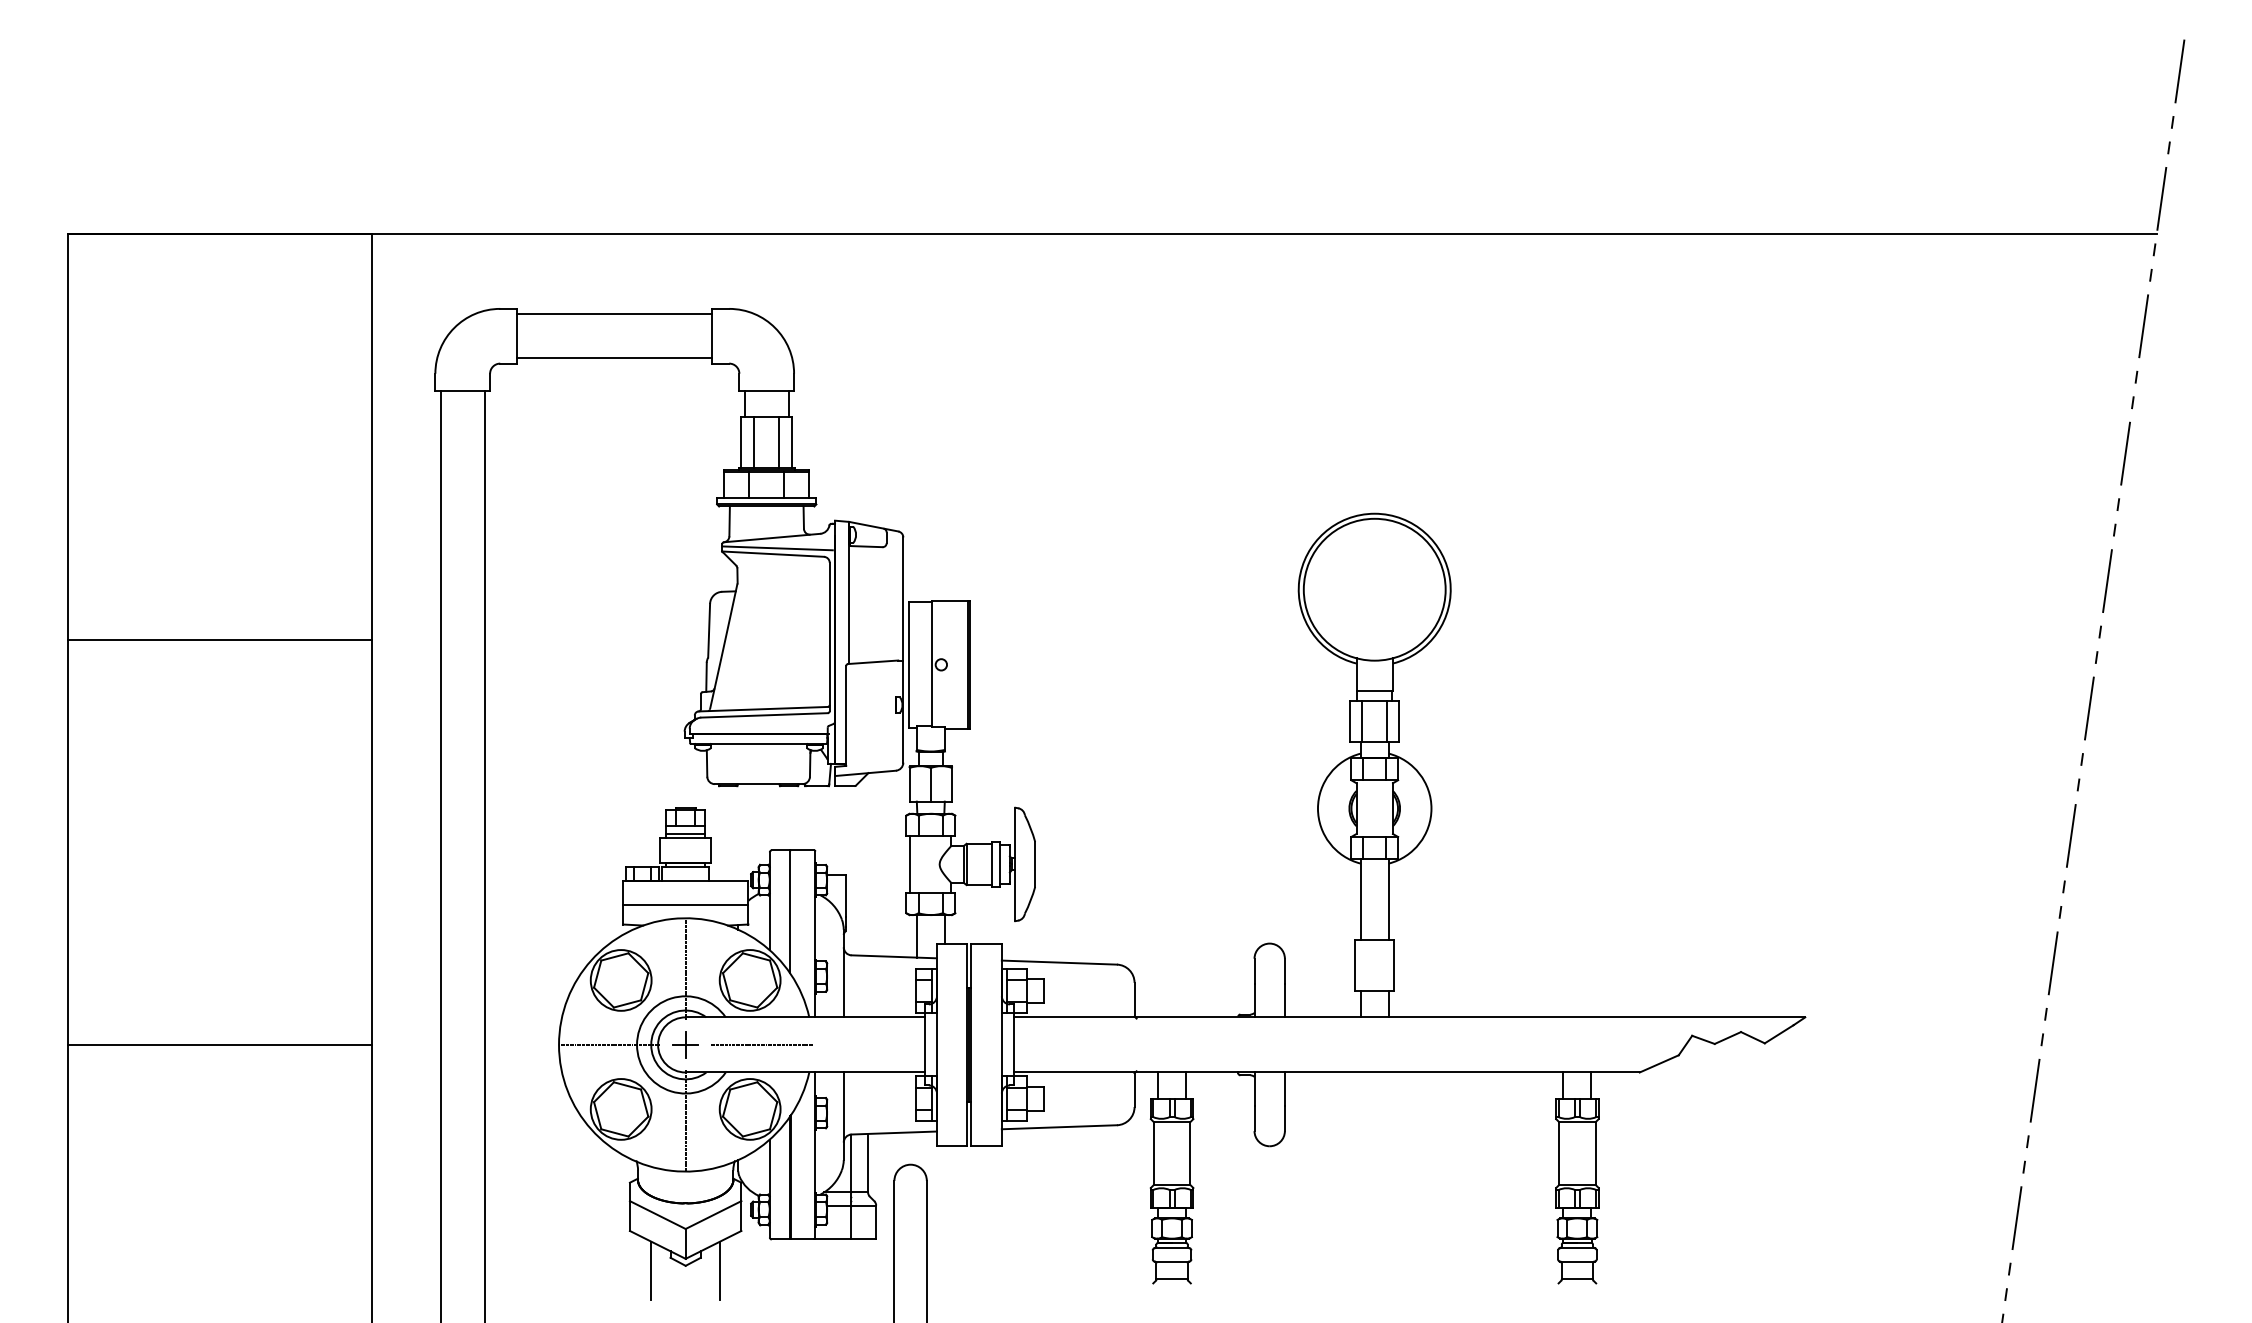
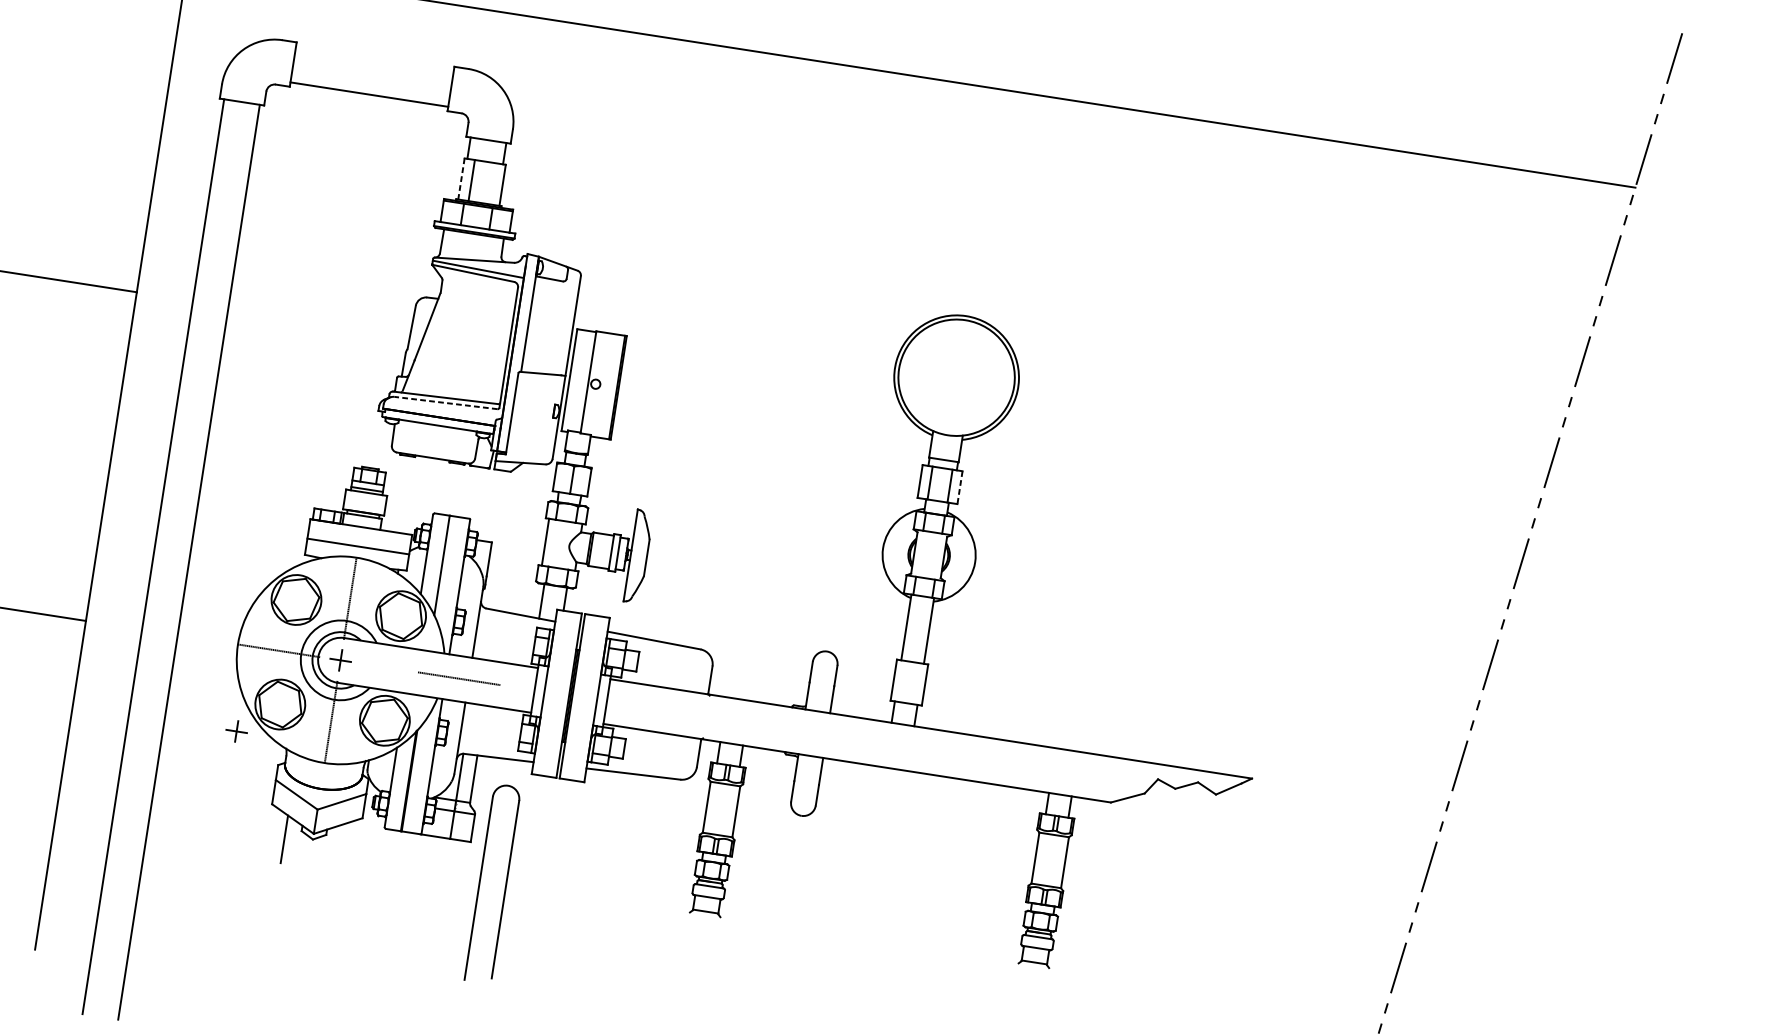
line: (614, 314) -> (374, 59), removed
line: (779, 442) -> (492, 183), removed
line: (741, 443) -> (461, 179), solid -> dashed
line: (764, 715) -> (445, 403), solid -> dashed
line: (1399, 721) -> (960, 487), solid -> dashed
line: (761, 1044) -> (459, 678), moved
part: (573, 1149) -> (236, 731), added
line: (720, 1270) -> (340, 847), removed

